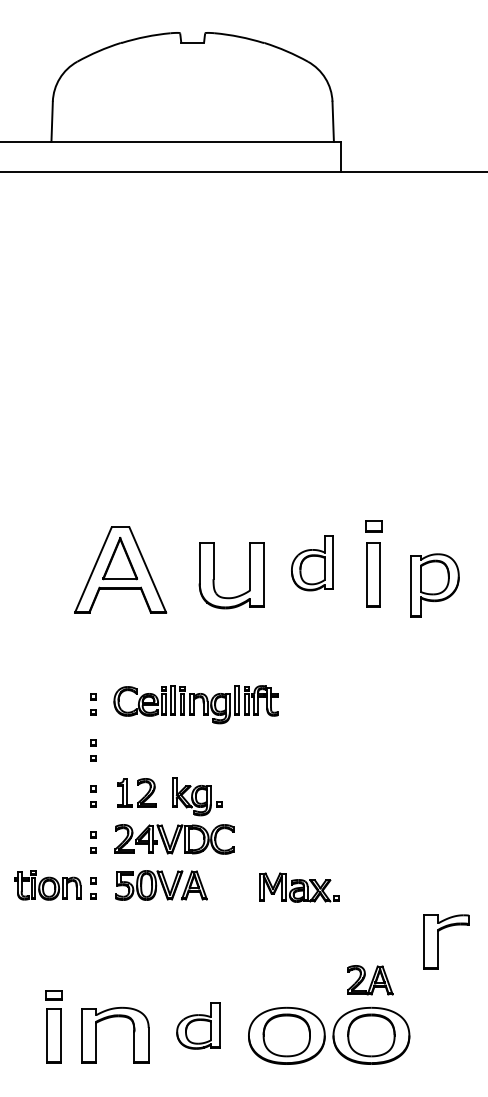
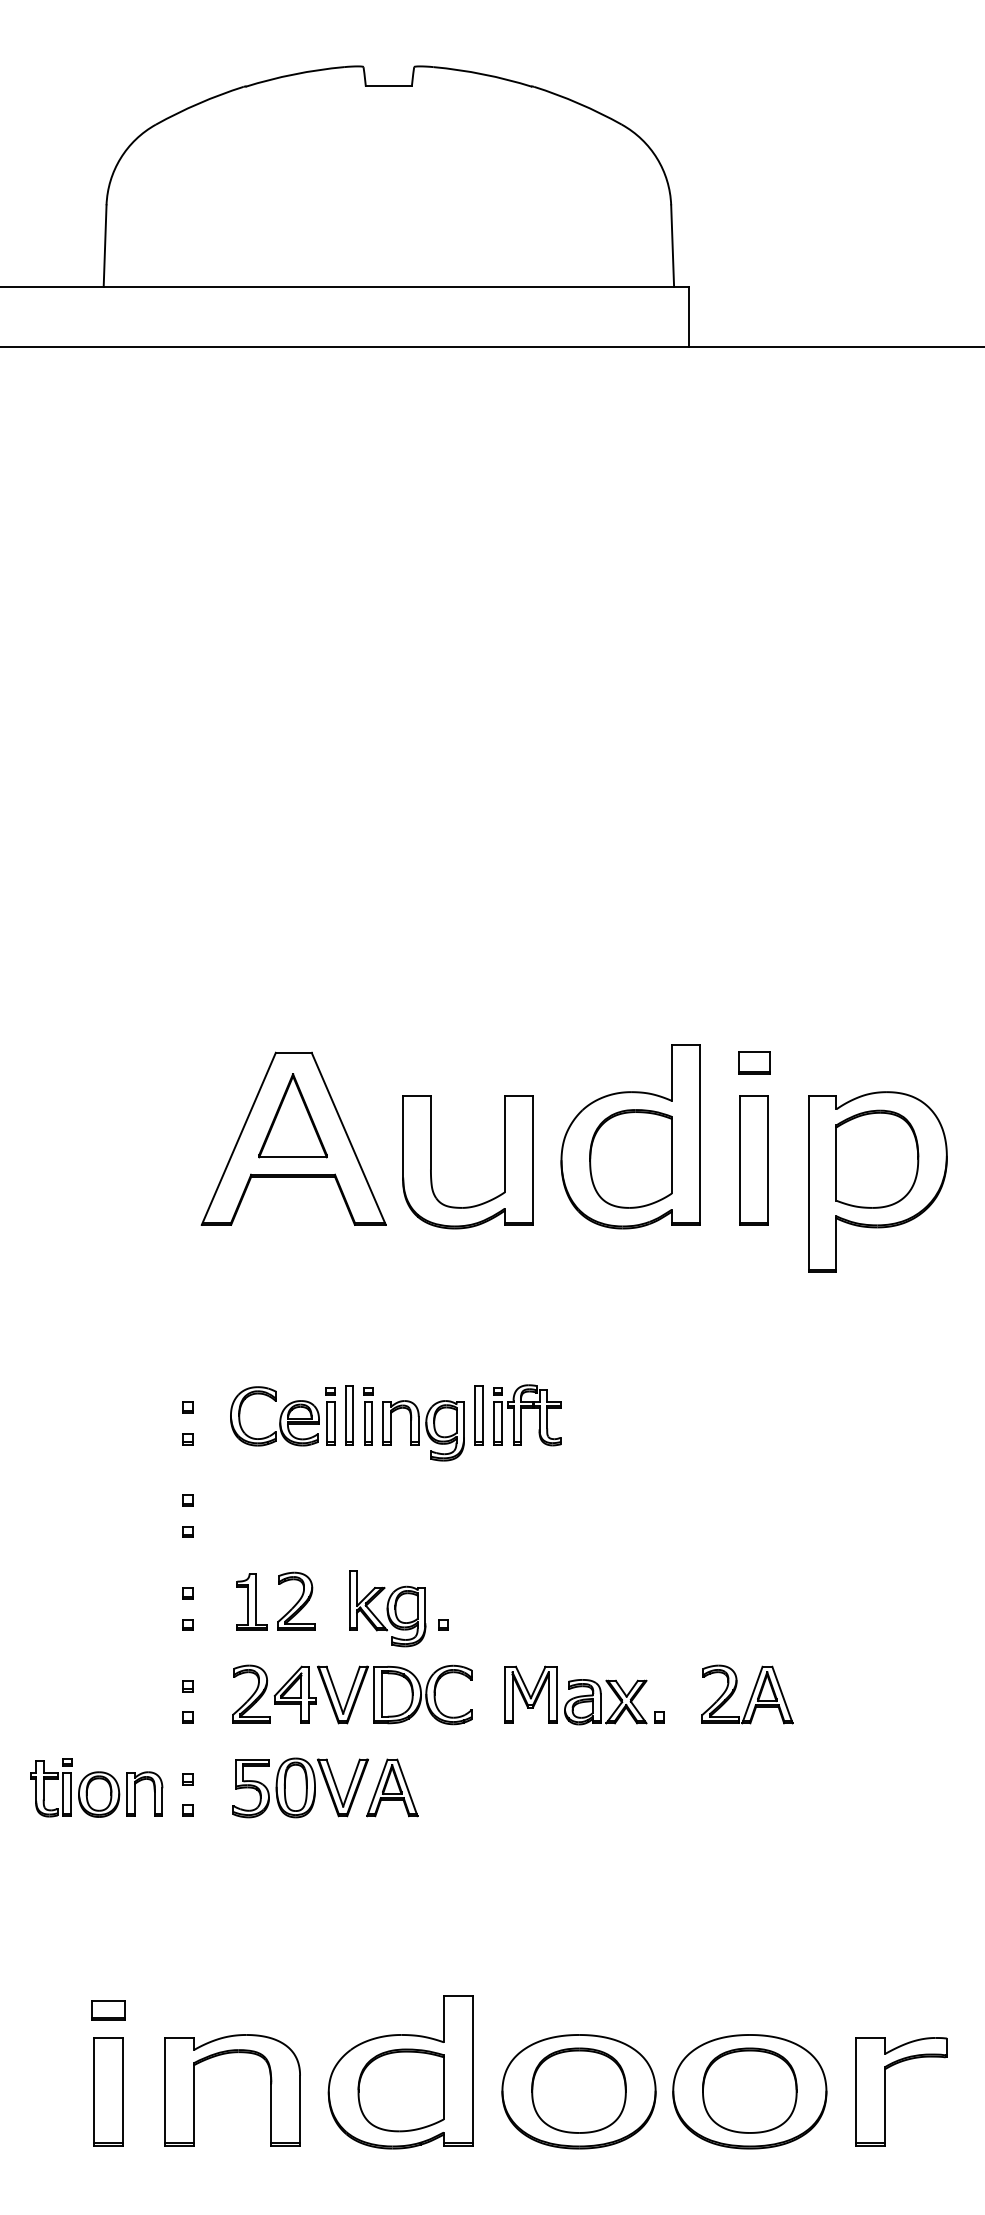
part: (312, 563) -> (630, 1137), size x1.67
part: (120, 569) -> (293, 1137), moved
part: (434, 585) -> (877, 1182), size x1.43
part: (299, 887) -> (584, 1695), moved
part: (438, 941) -> (885, 2090), moved
part: (370, 980) -> (747, 1695), moved
part: (198, 1025) -> (400, 2070), size x1.67

